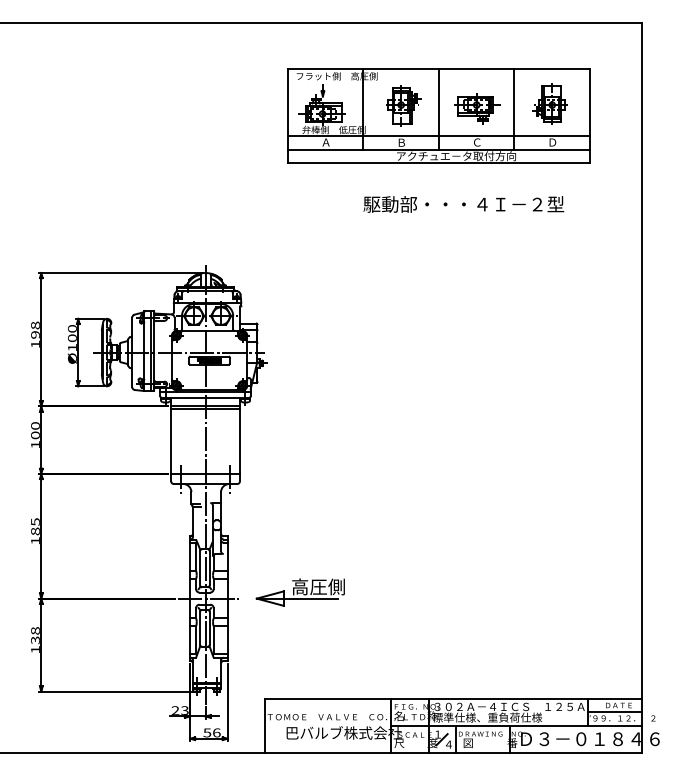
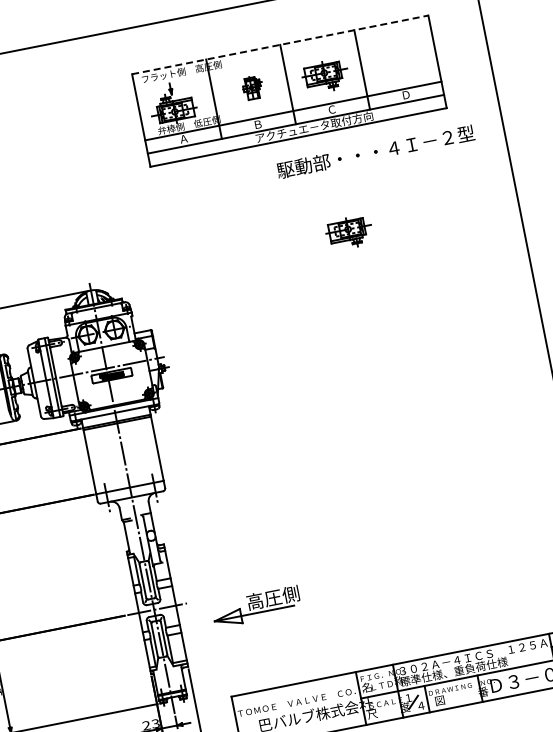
line: (439, 68) -> (280, 44), solid -> dashed
part: (549, 103) -> (395, 57), removed
part: (403, 105) -> (252, 87), size x0.6
text: (463, 204) -> (375, 152), moved
part: (470, 266) -> (349, 232), added
part: (299, 592) -> (255, 607), moved

